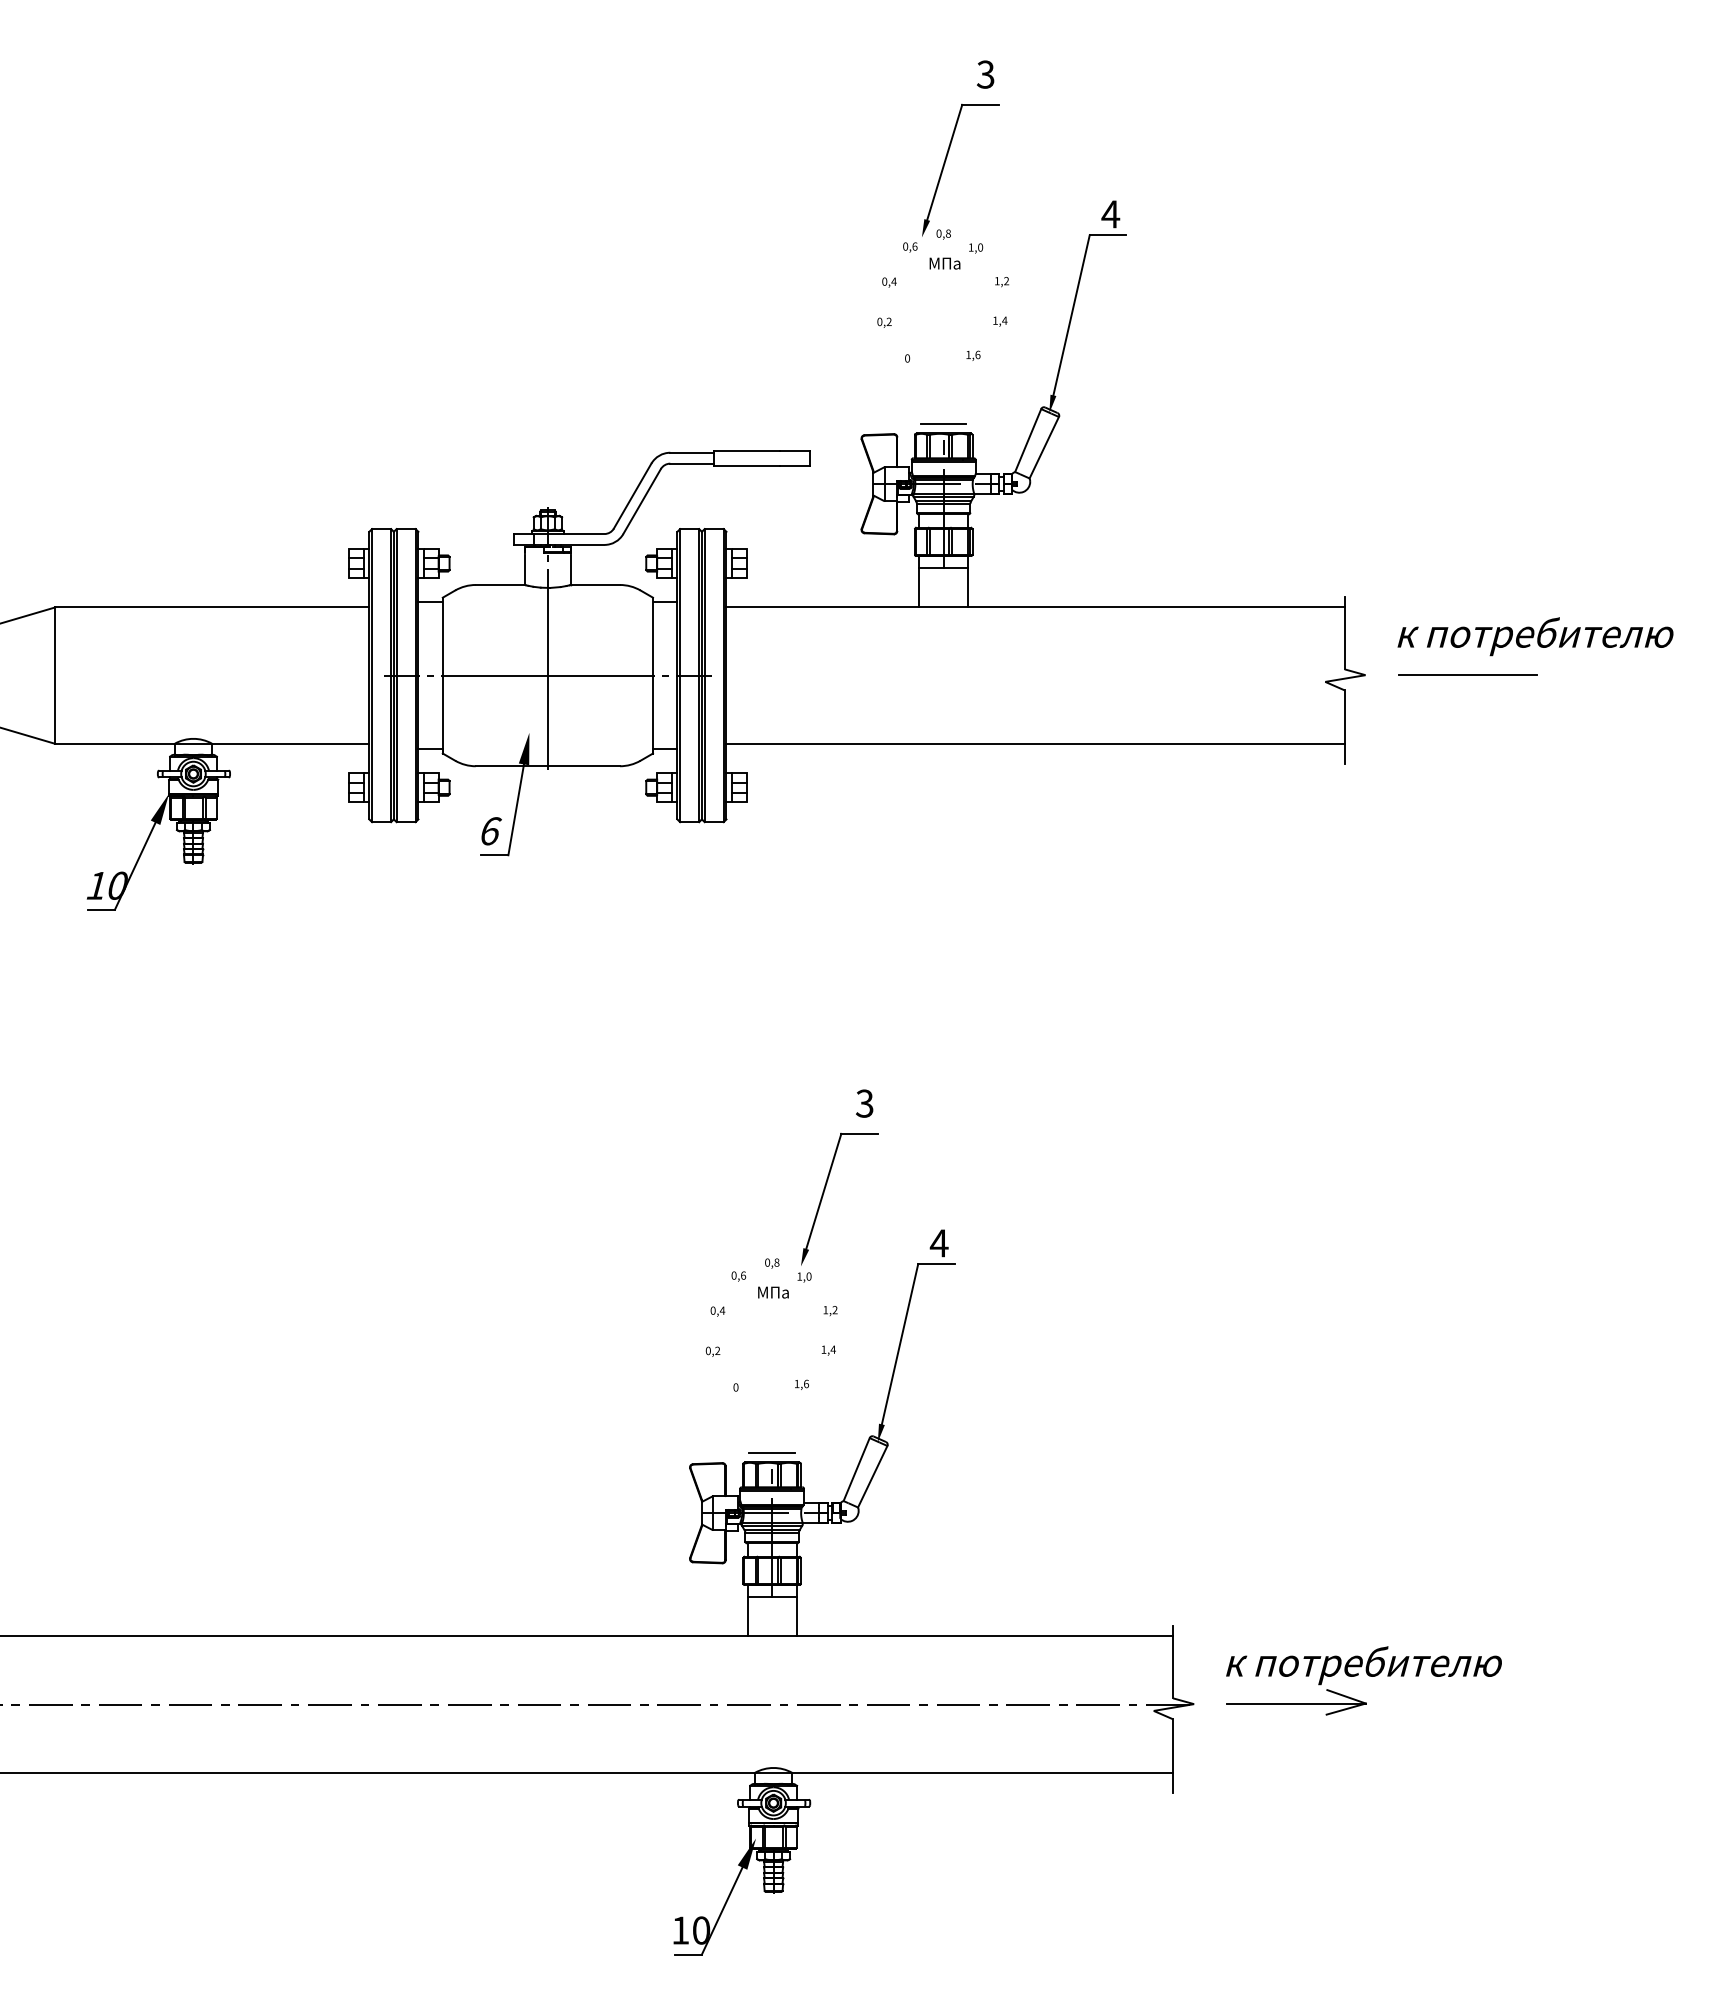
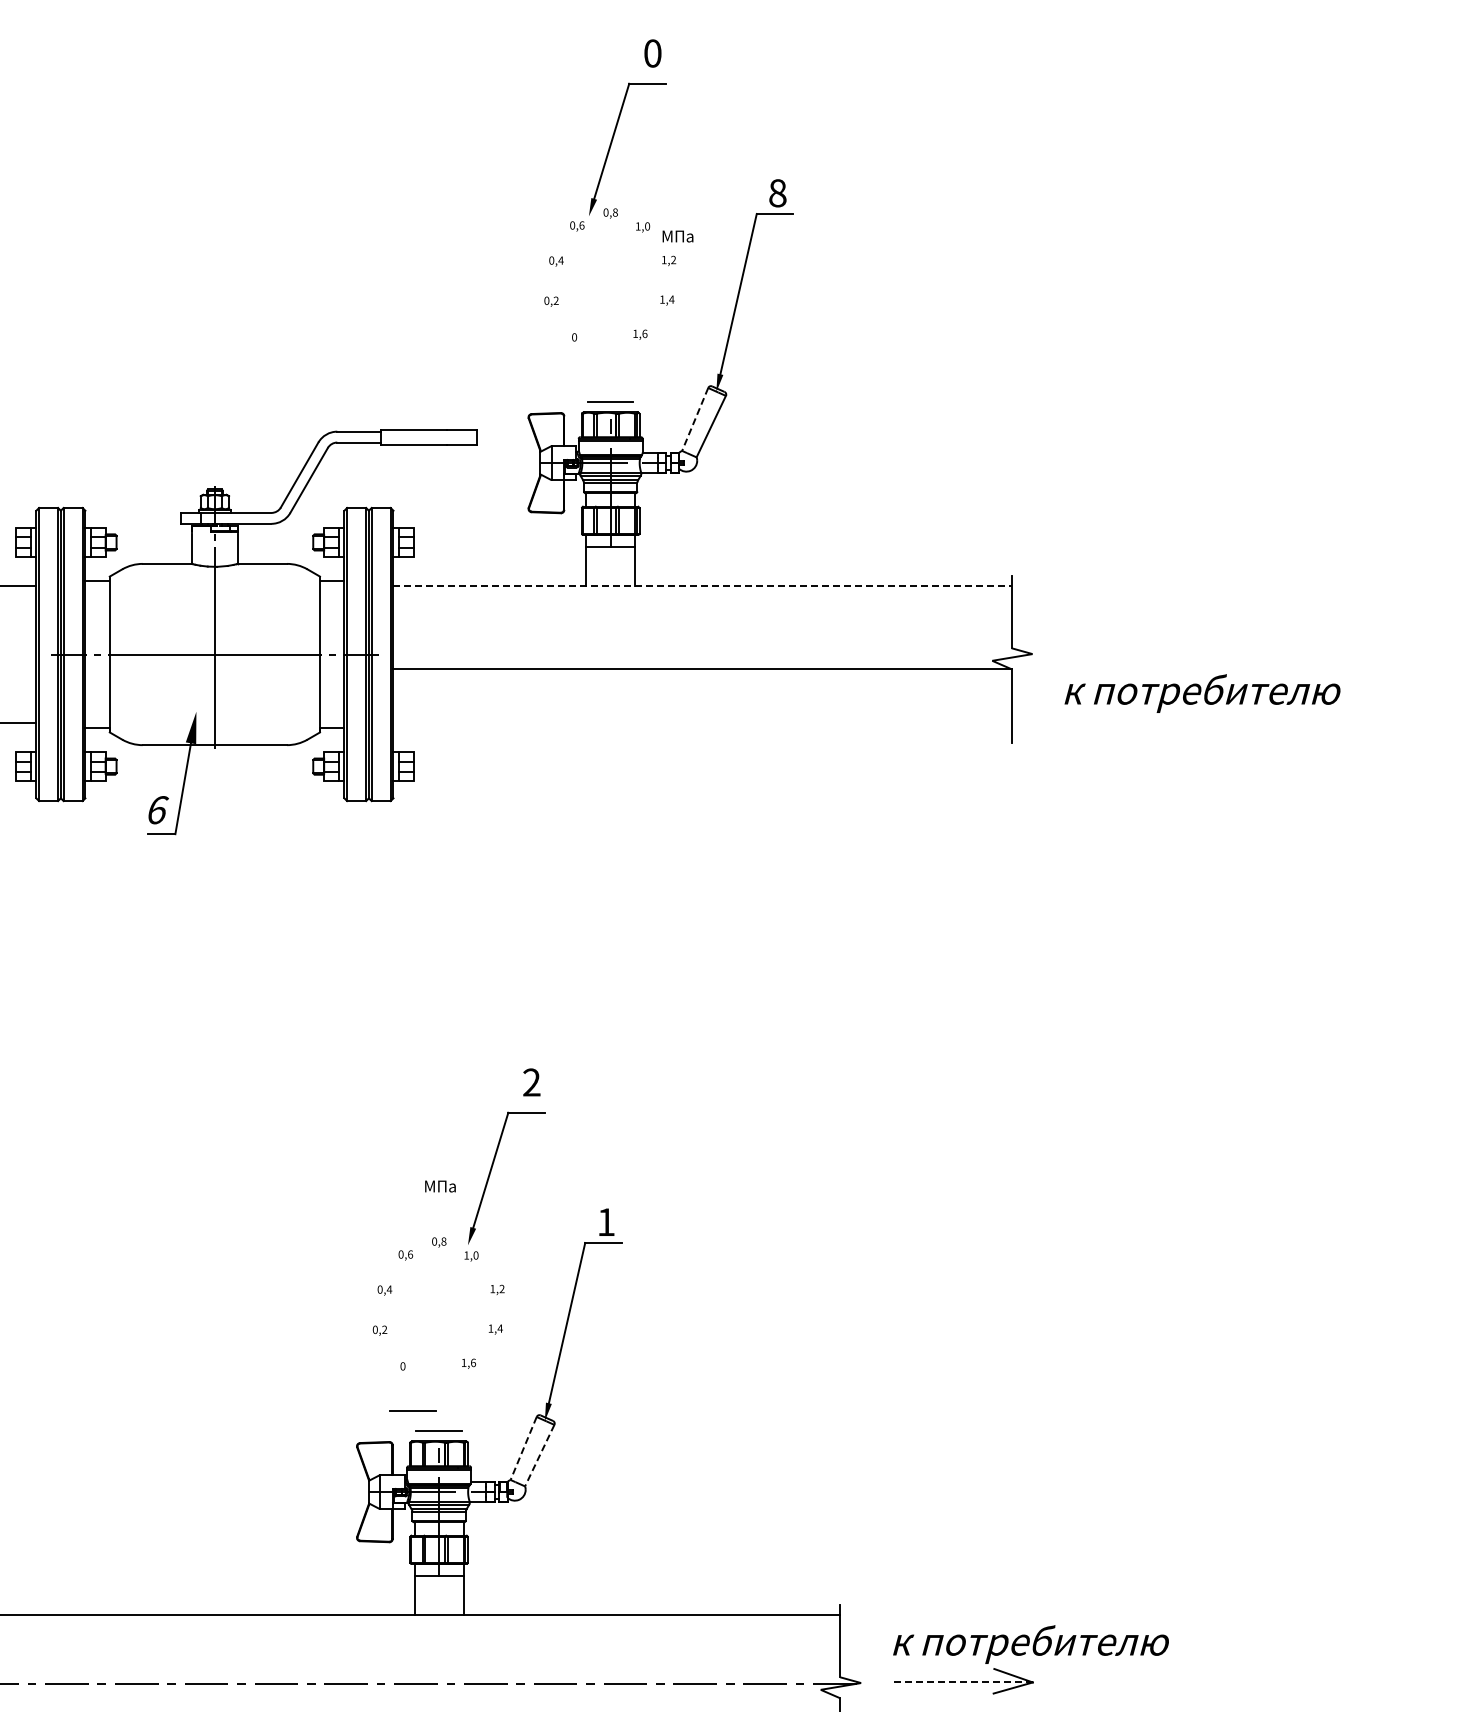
text: (985, 74) -> (652, 53), 3 -> 0
text: (1110, 214) -> (777, 193), 4 -> 8
text: (944, 263) -> (677, 236), moved
line: (1028, 441) -> (695, 420), solid -> dashed
line: (1036, 607) -> (703, 586), solid -> dashed
text: (1535, 636) -> (1202, 693), moved
line: (1467, 674) -> (1134, 653), removed
line: (1035, 743) -> (702, 668), moved
text: (864, 1103) -> (531, 1082), 3 -> 2
text: (938, 1243) -> (605, 1222), 4 -> 1
text: (773, 1292) -> (440, 1186), moved
line: (745, 1432) -> (412, 1411), added
line: (856, 1470) -> (523, 1449), solid -> dashed
line: (872, 1477) -> (539, 1456), solid -> dashed
line: (1297, 1703) -> (964, 1682), solid -> dashed

